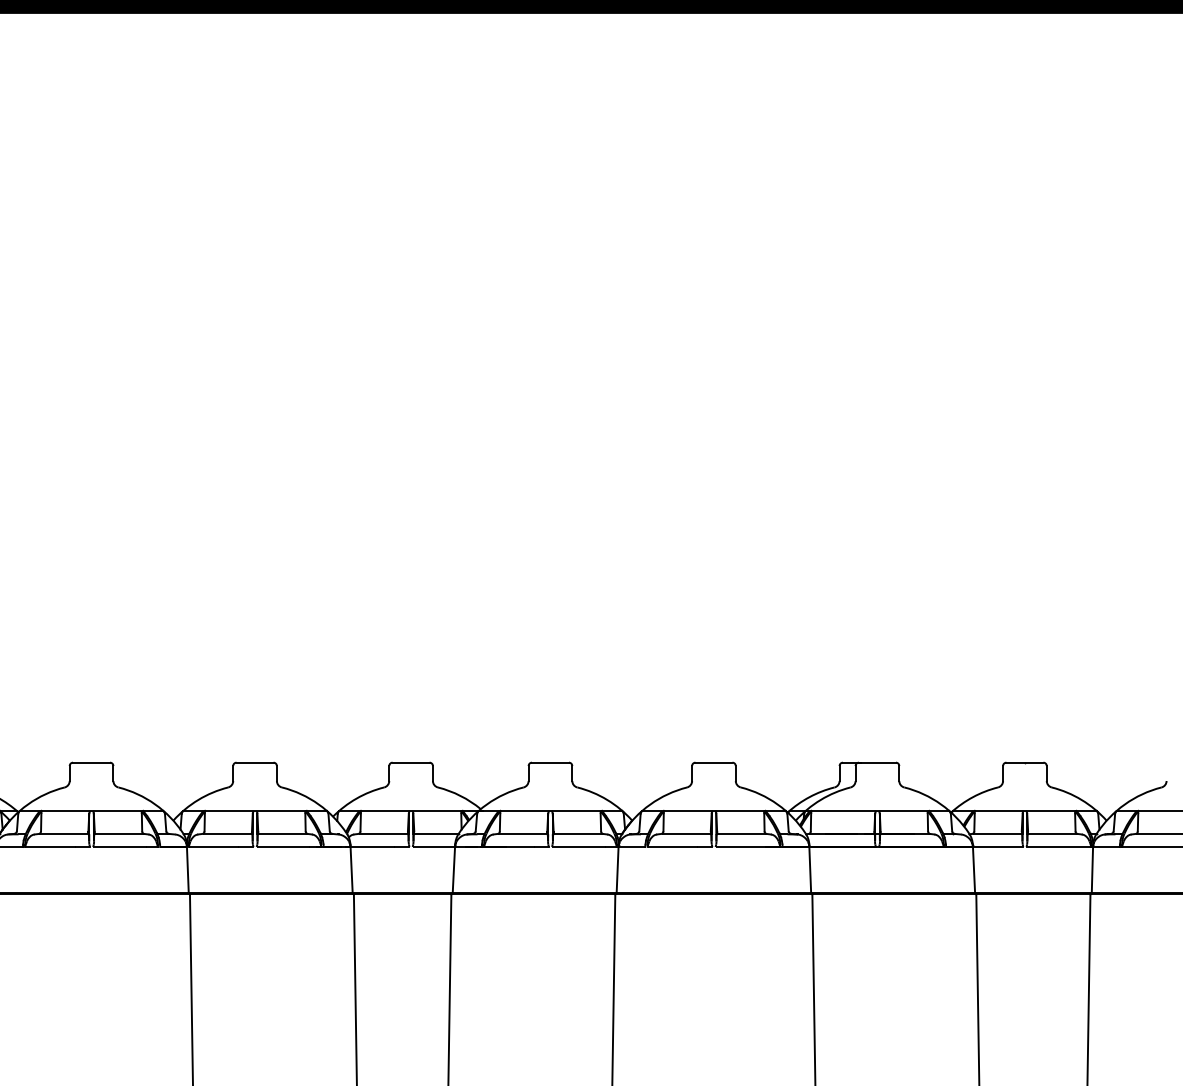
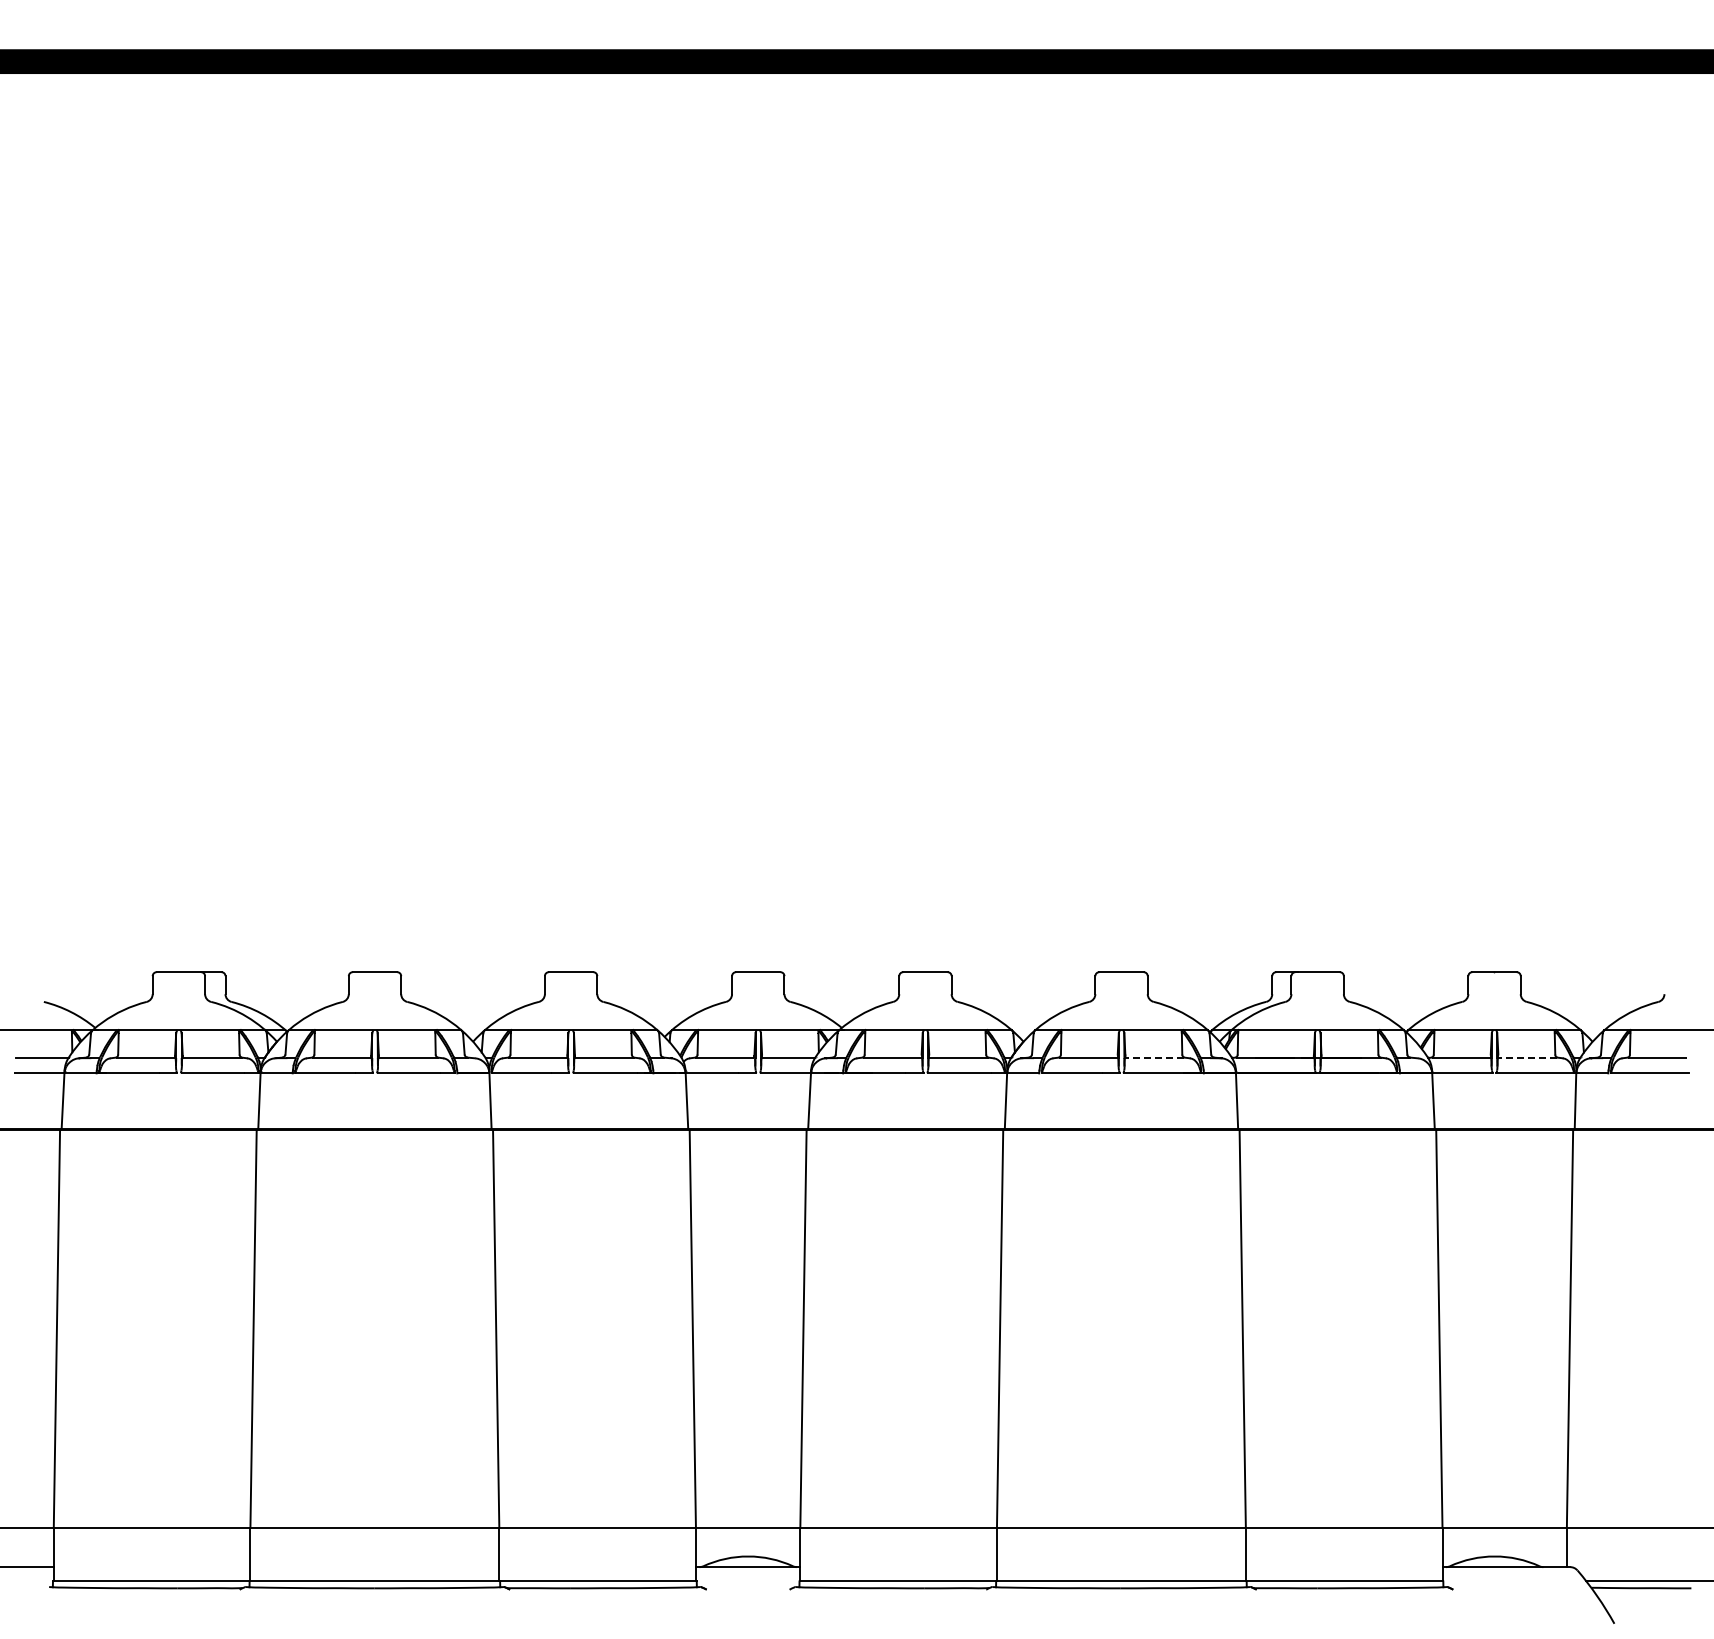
line: (741, 833) -> (1154, 1057), solid -> dashed
line: (1052, 833) -> (1527, 1057), solid -> dashed

